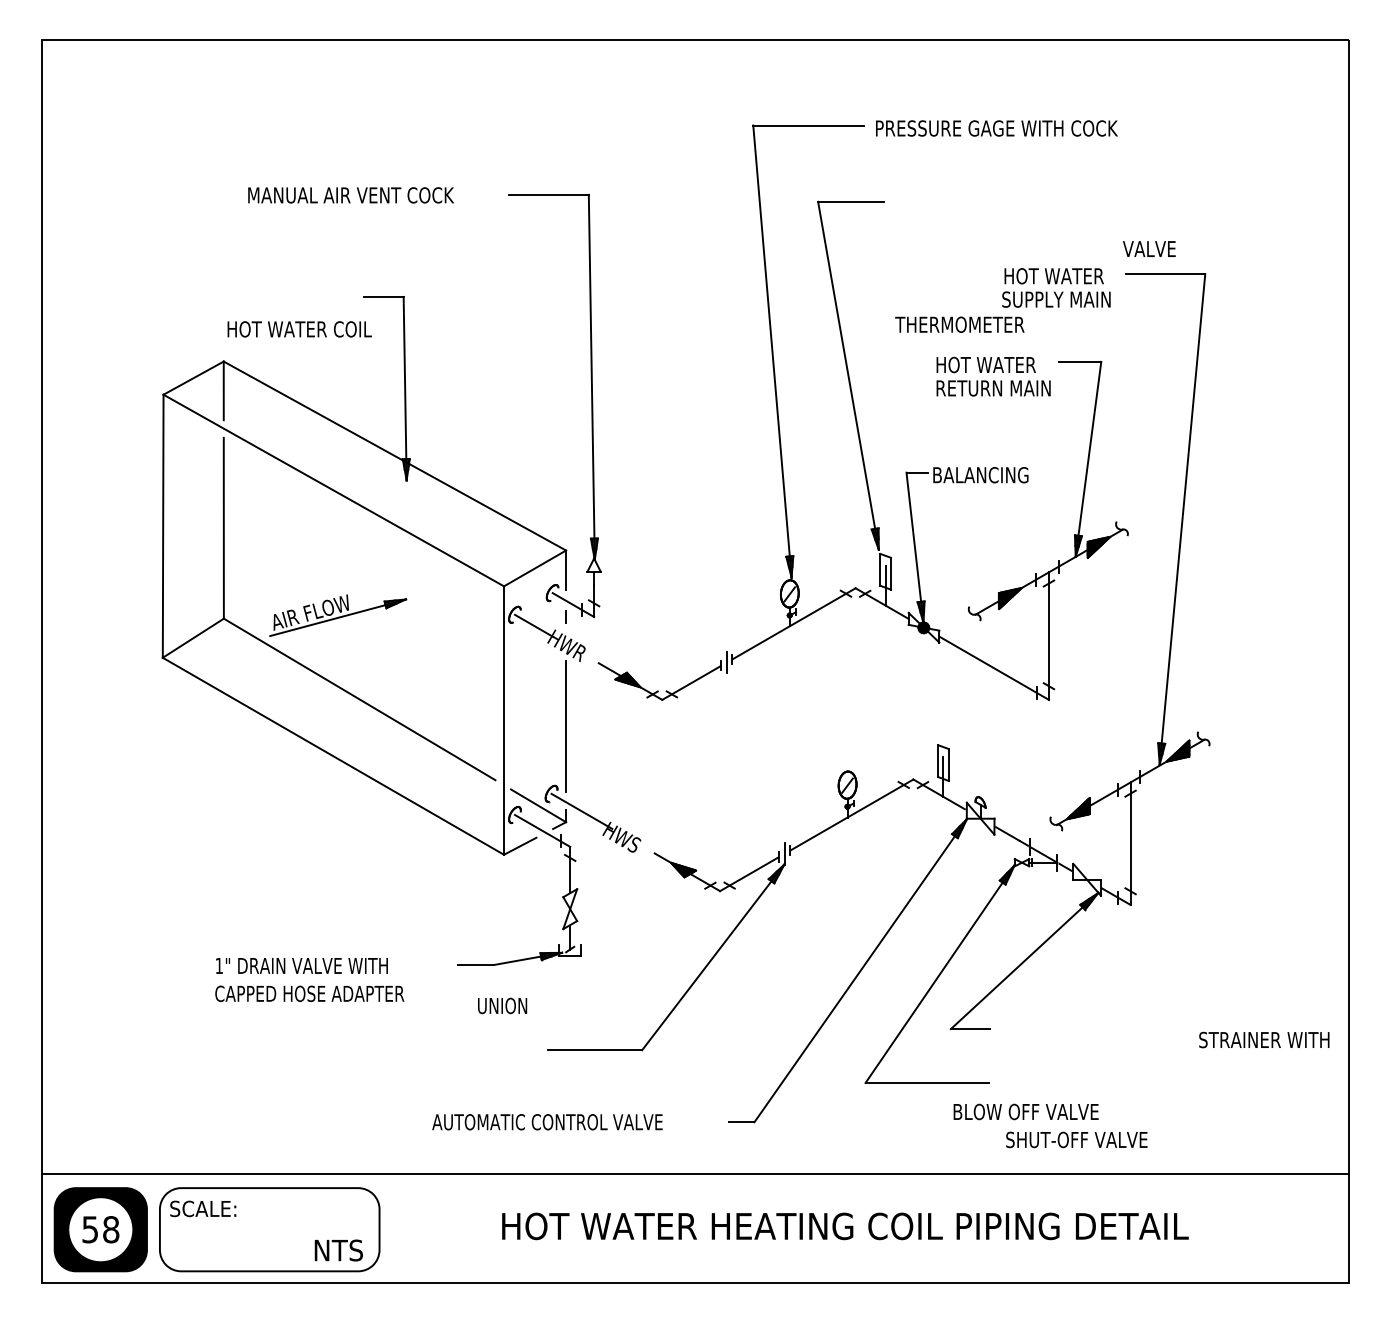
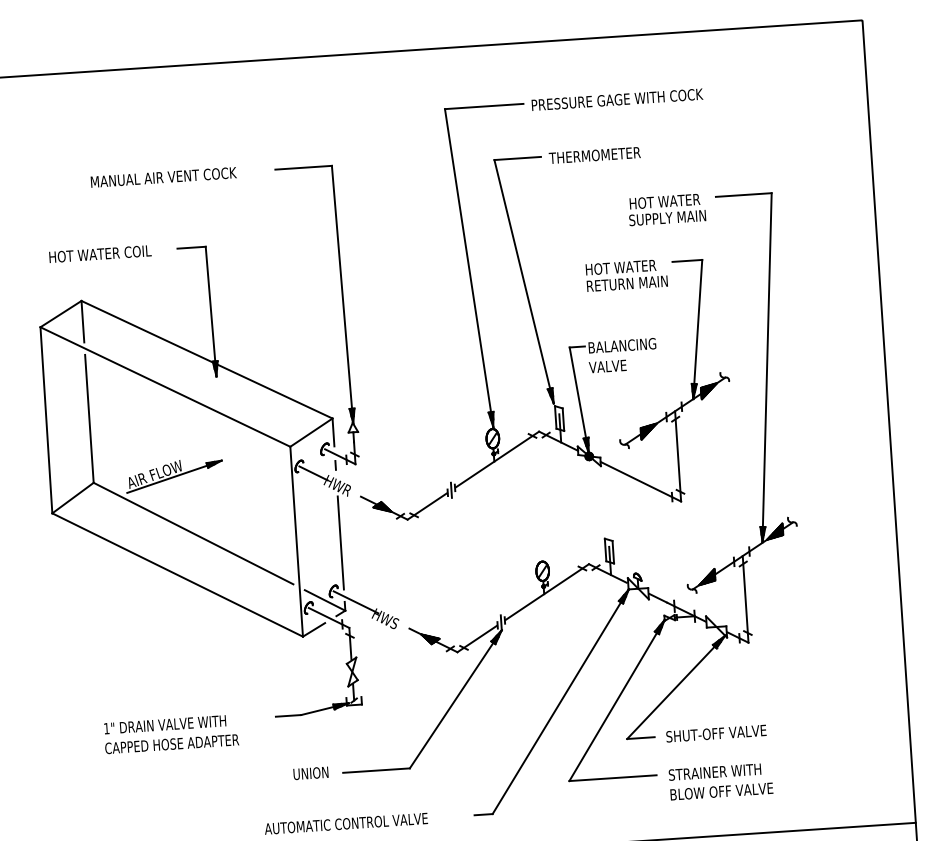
text: (1149, 248) -> (607, 366), moved
text: (959, 324) -> (594, 155), moved
text: (299, 329) -> (100, 254), moved
text: (502, 1005) -> (310, 773), moved
text: (1264, 1039) -> (715, 771), moved
text: (1025, 1111) -> (721, 791), moved
text: (1076, 1139) -> (716, 733), moved

